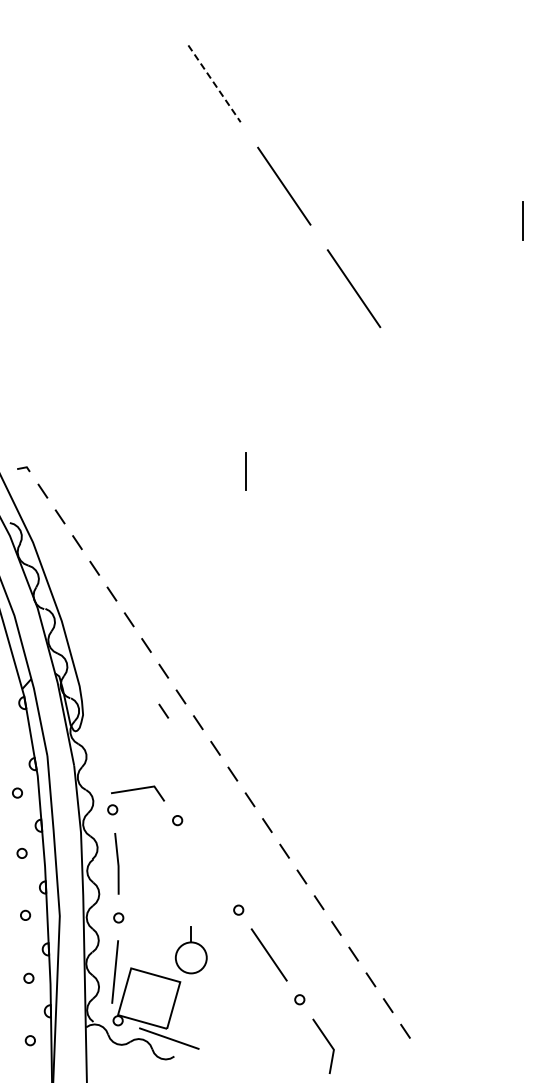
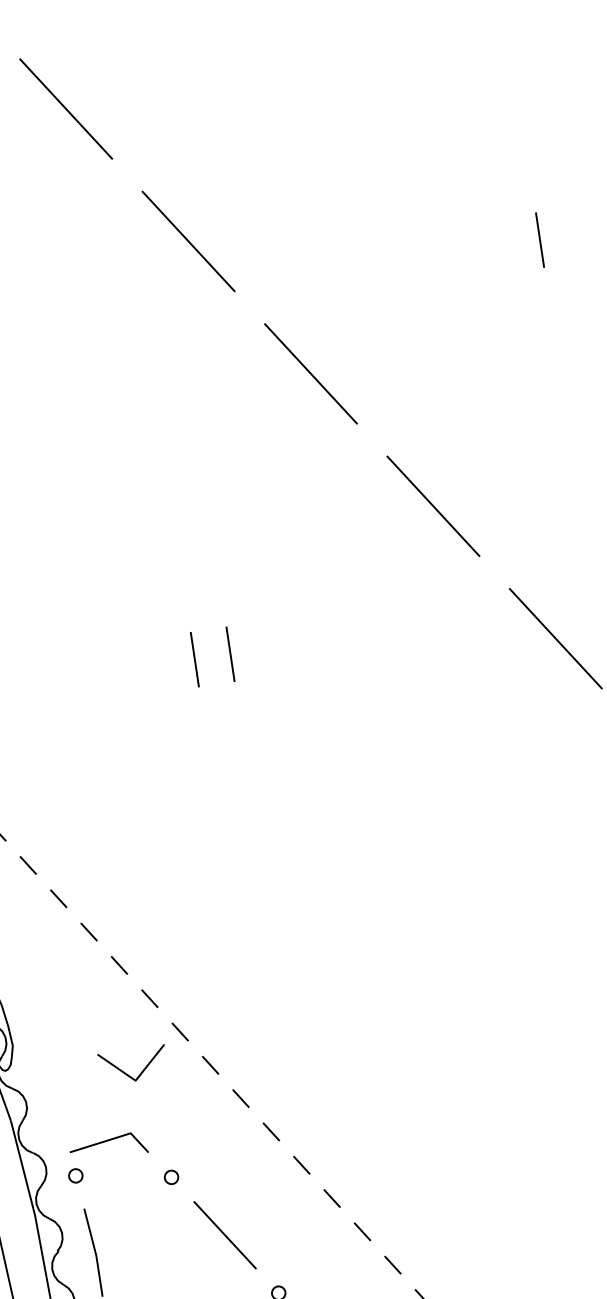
line: (214, 84) -> (66, 110), dashed -> solid
line: (423, 390) -> (432, 505), added
line: (270, 470) -> (229, 653), added
line: (493, 493) -> (555, 638), added
line: (163, 710) -> (127, 1021), removed
line: (157, 744) -> (126, 1072), added
line: (207, 864) -> (223, 1234), added

